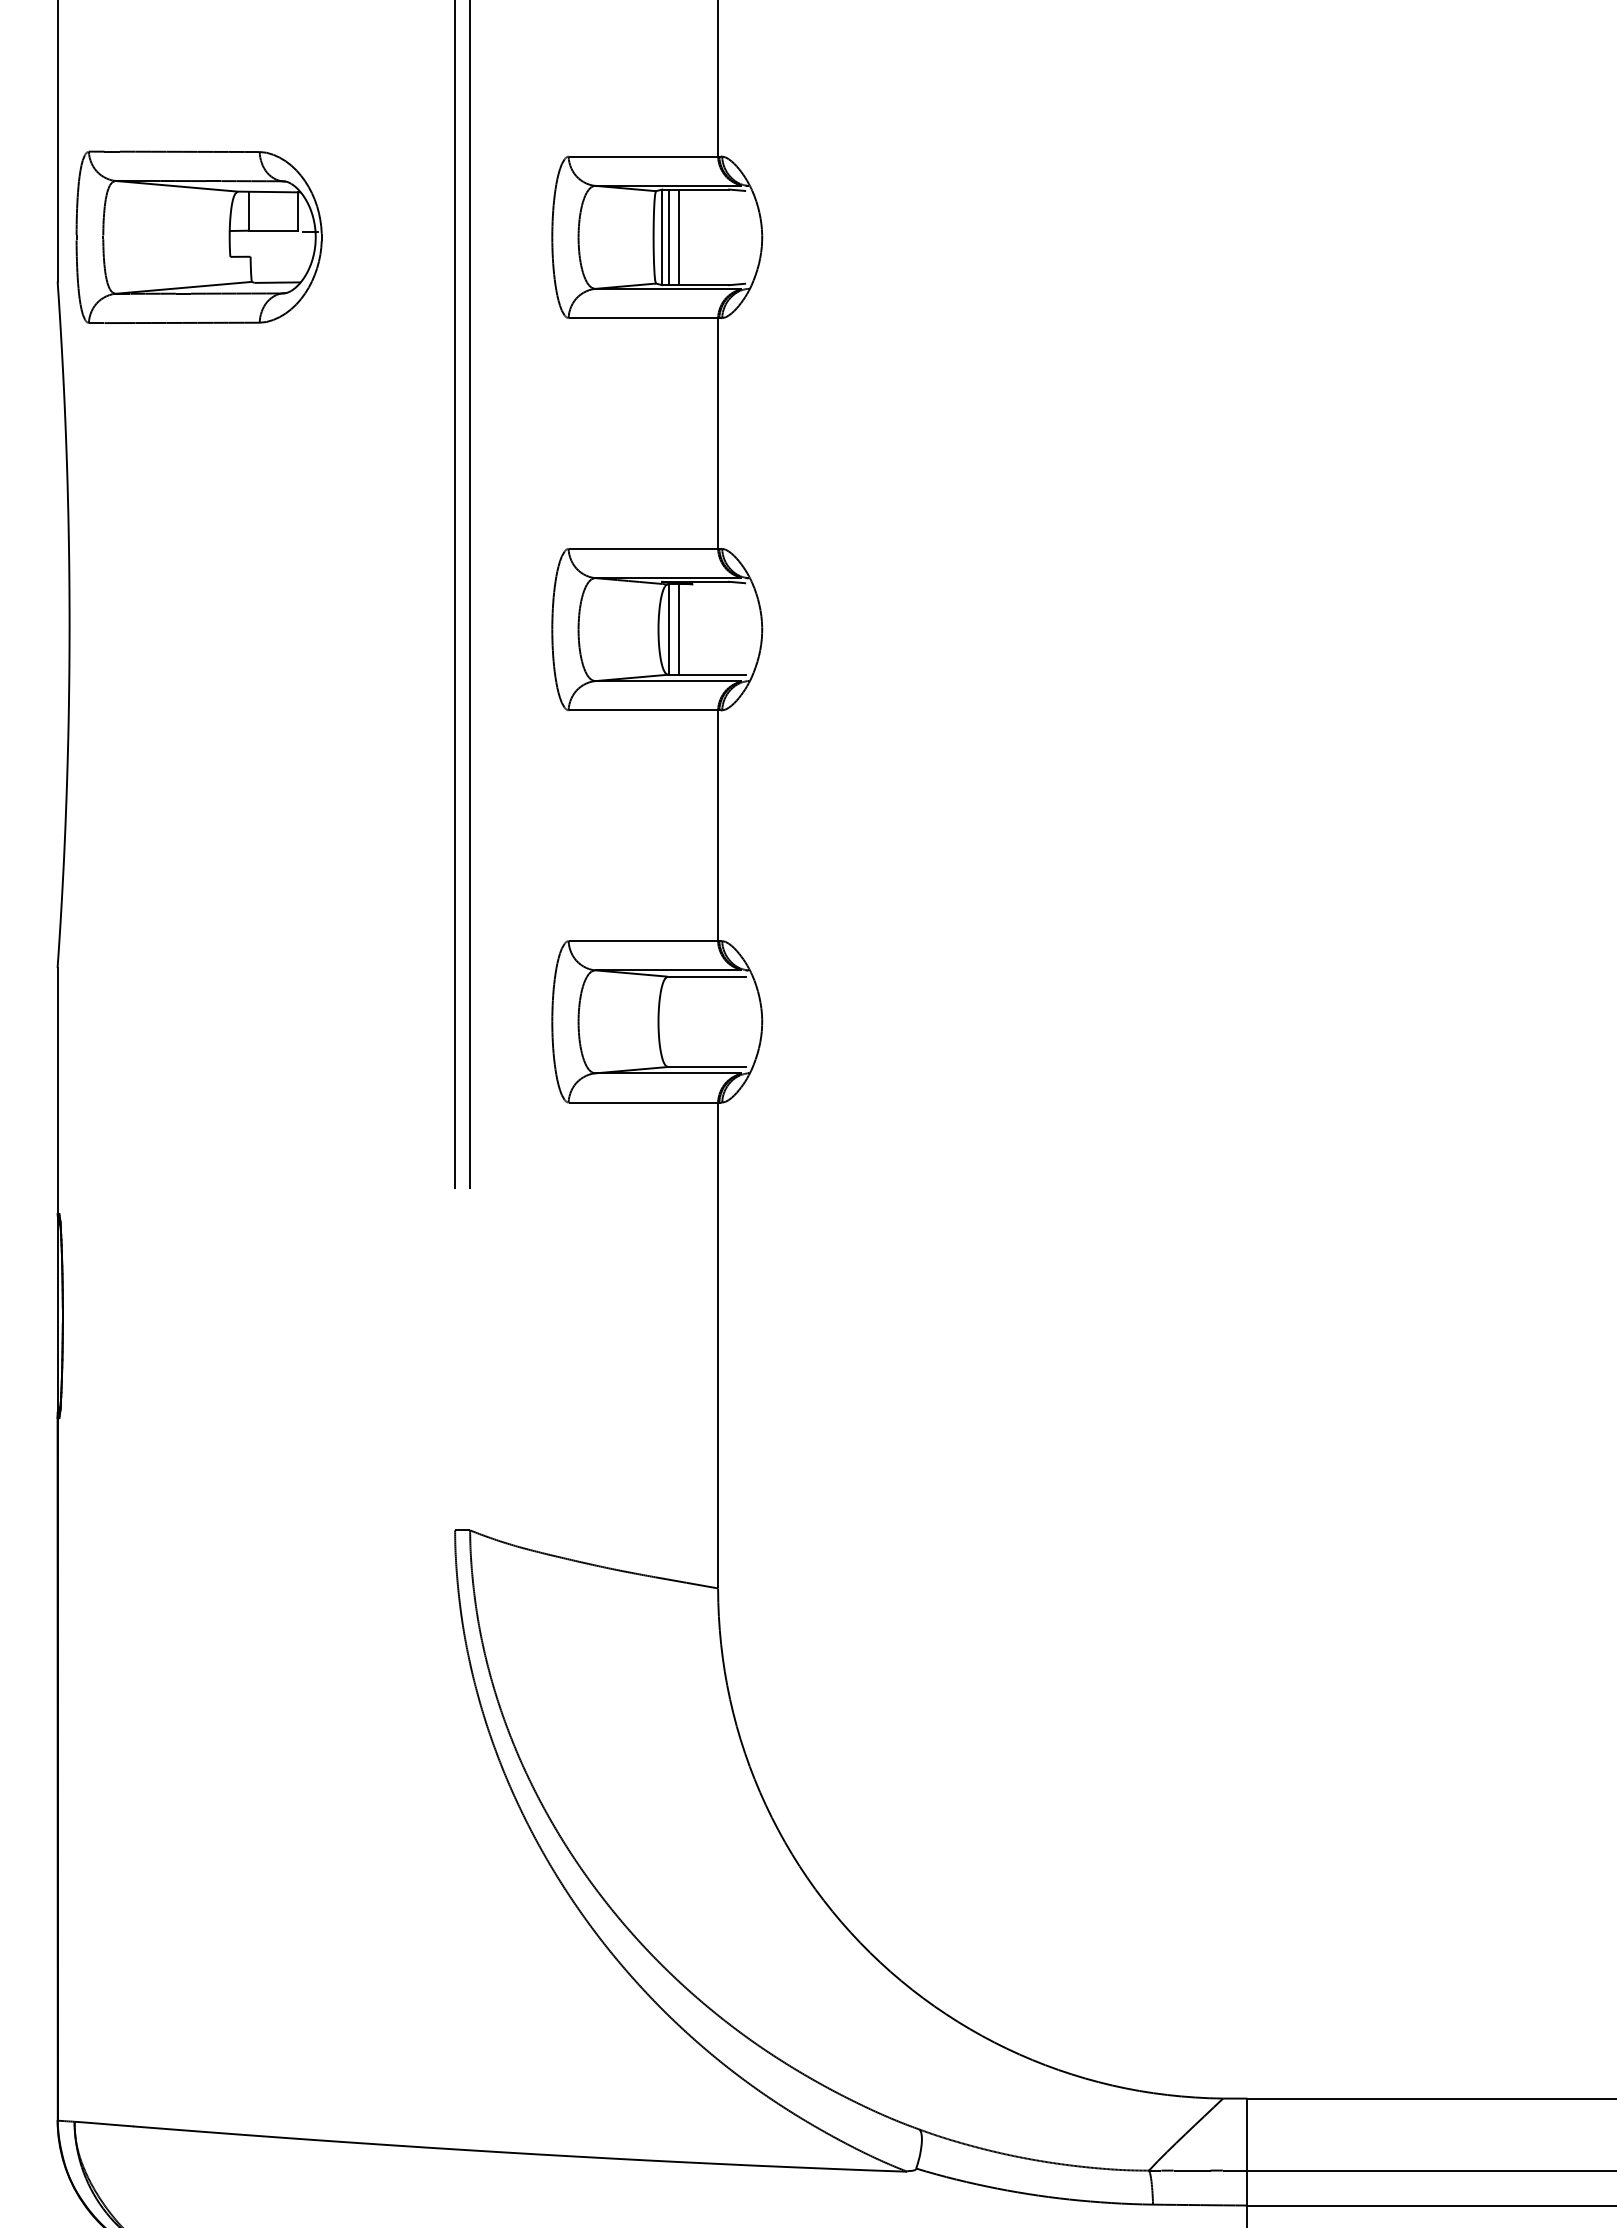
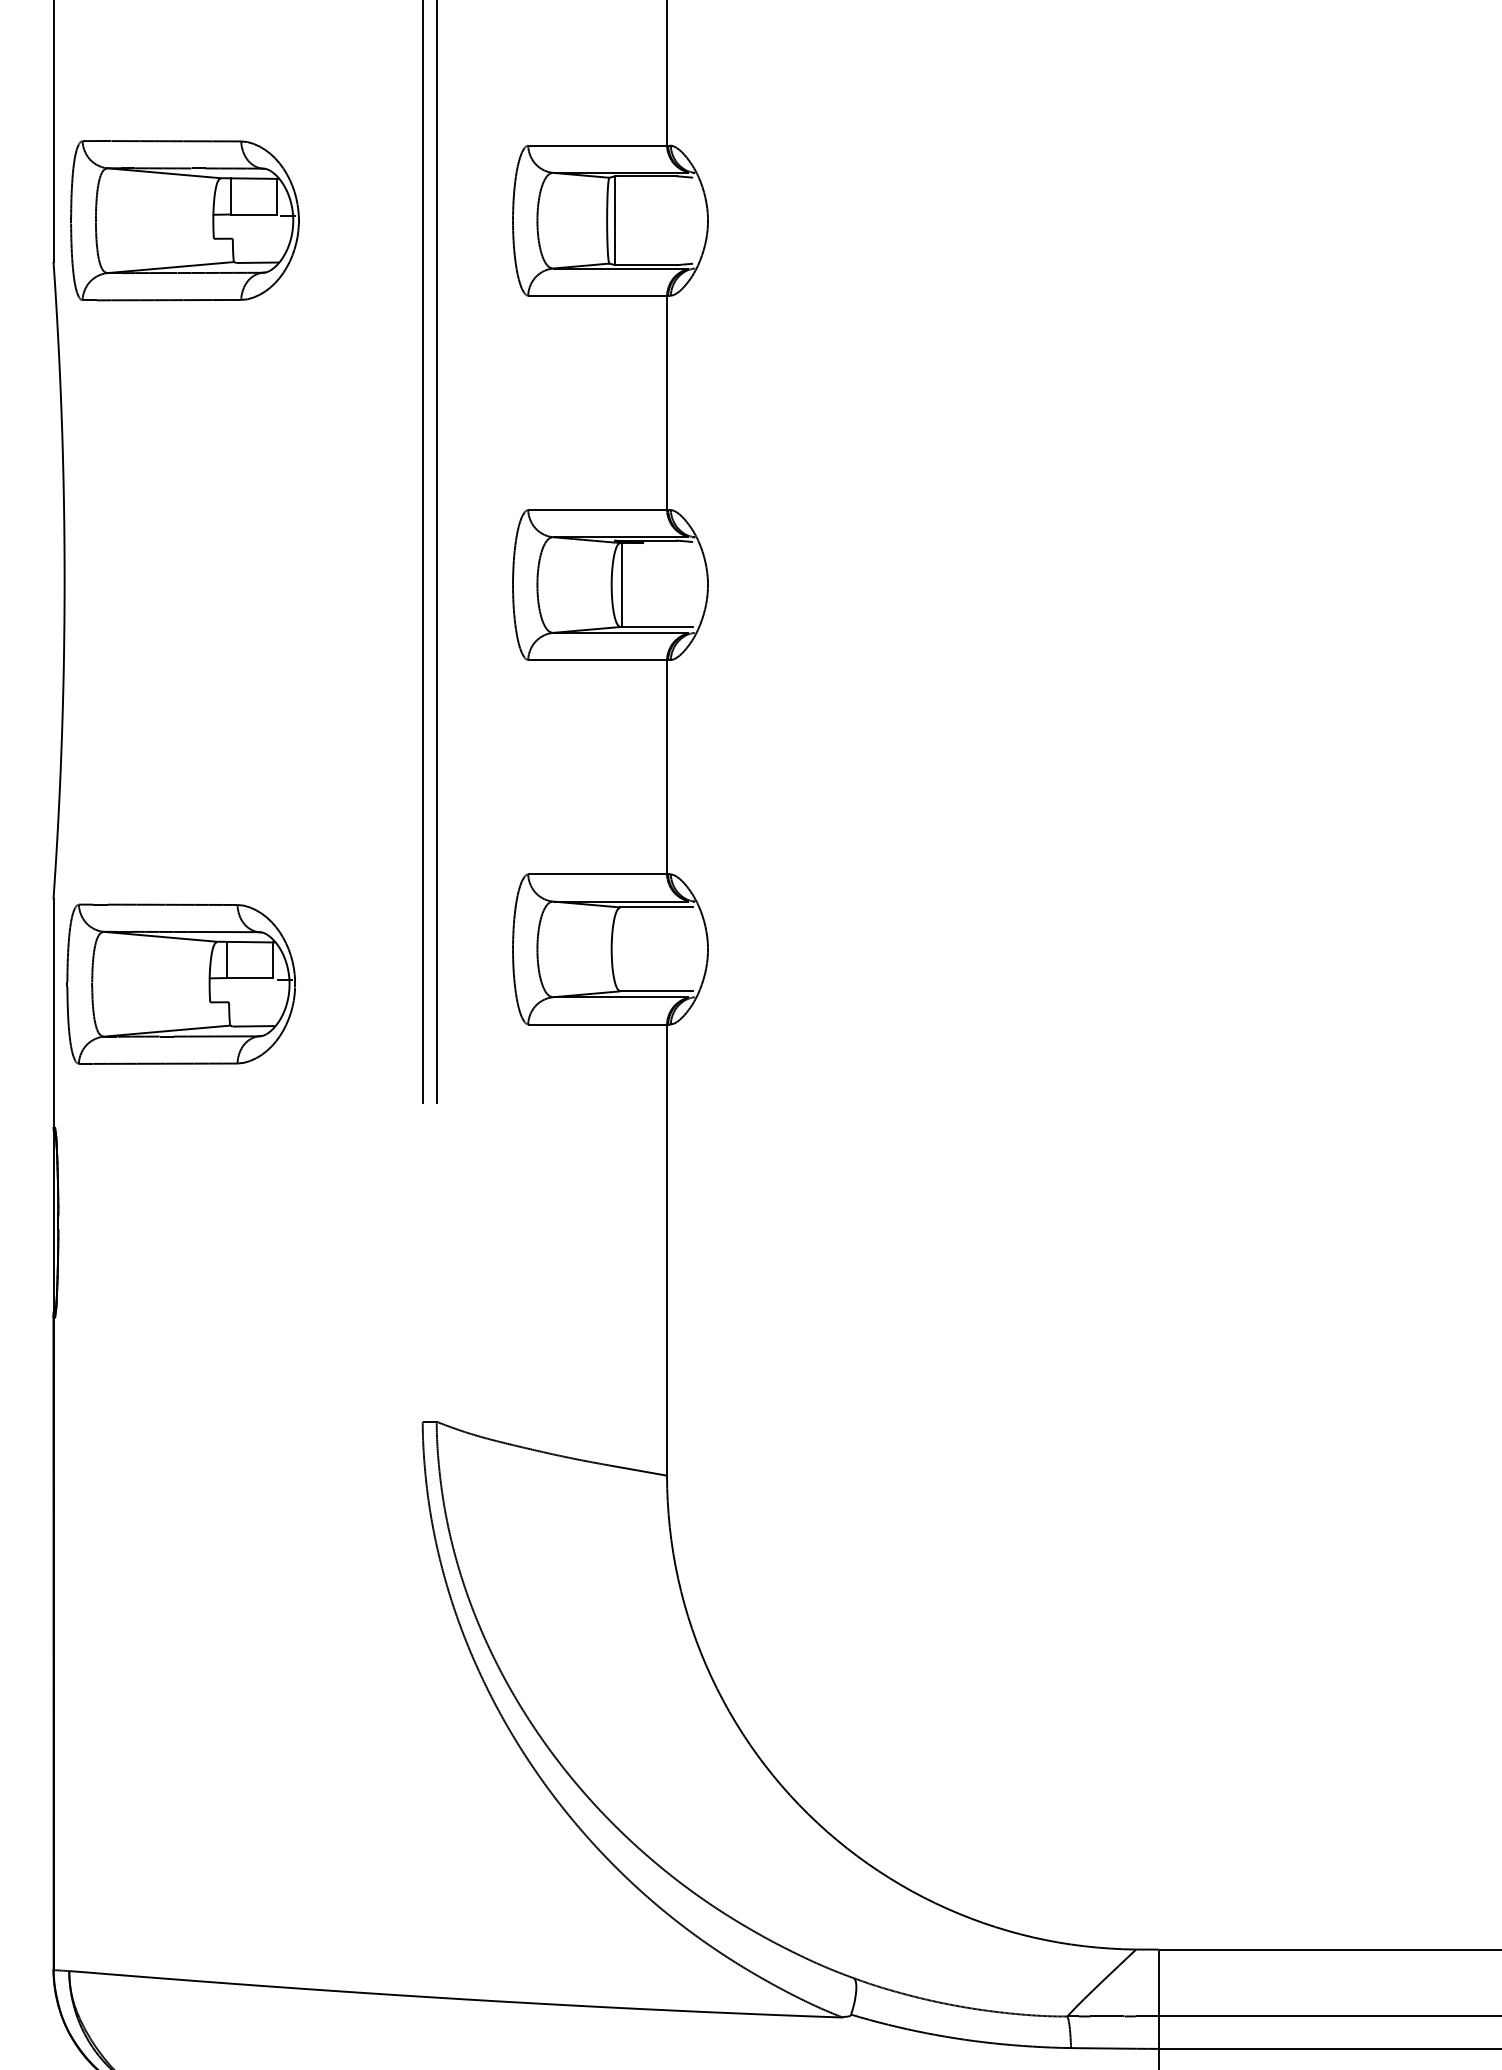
line: (669, 237) -> (621, 220), removed
line: (678, 237) -> (630, 220), removed
line: (678, 629) -> (630, 584), removed
part: (194, 1058) -> (180, 983), added

